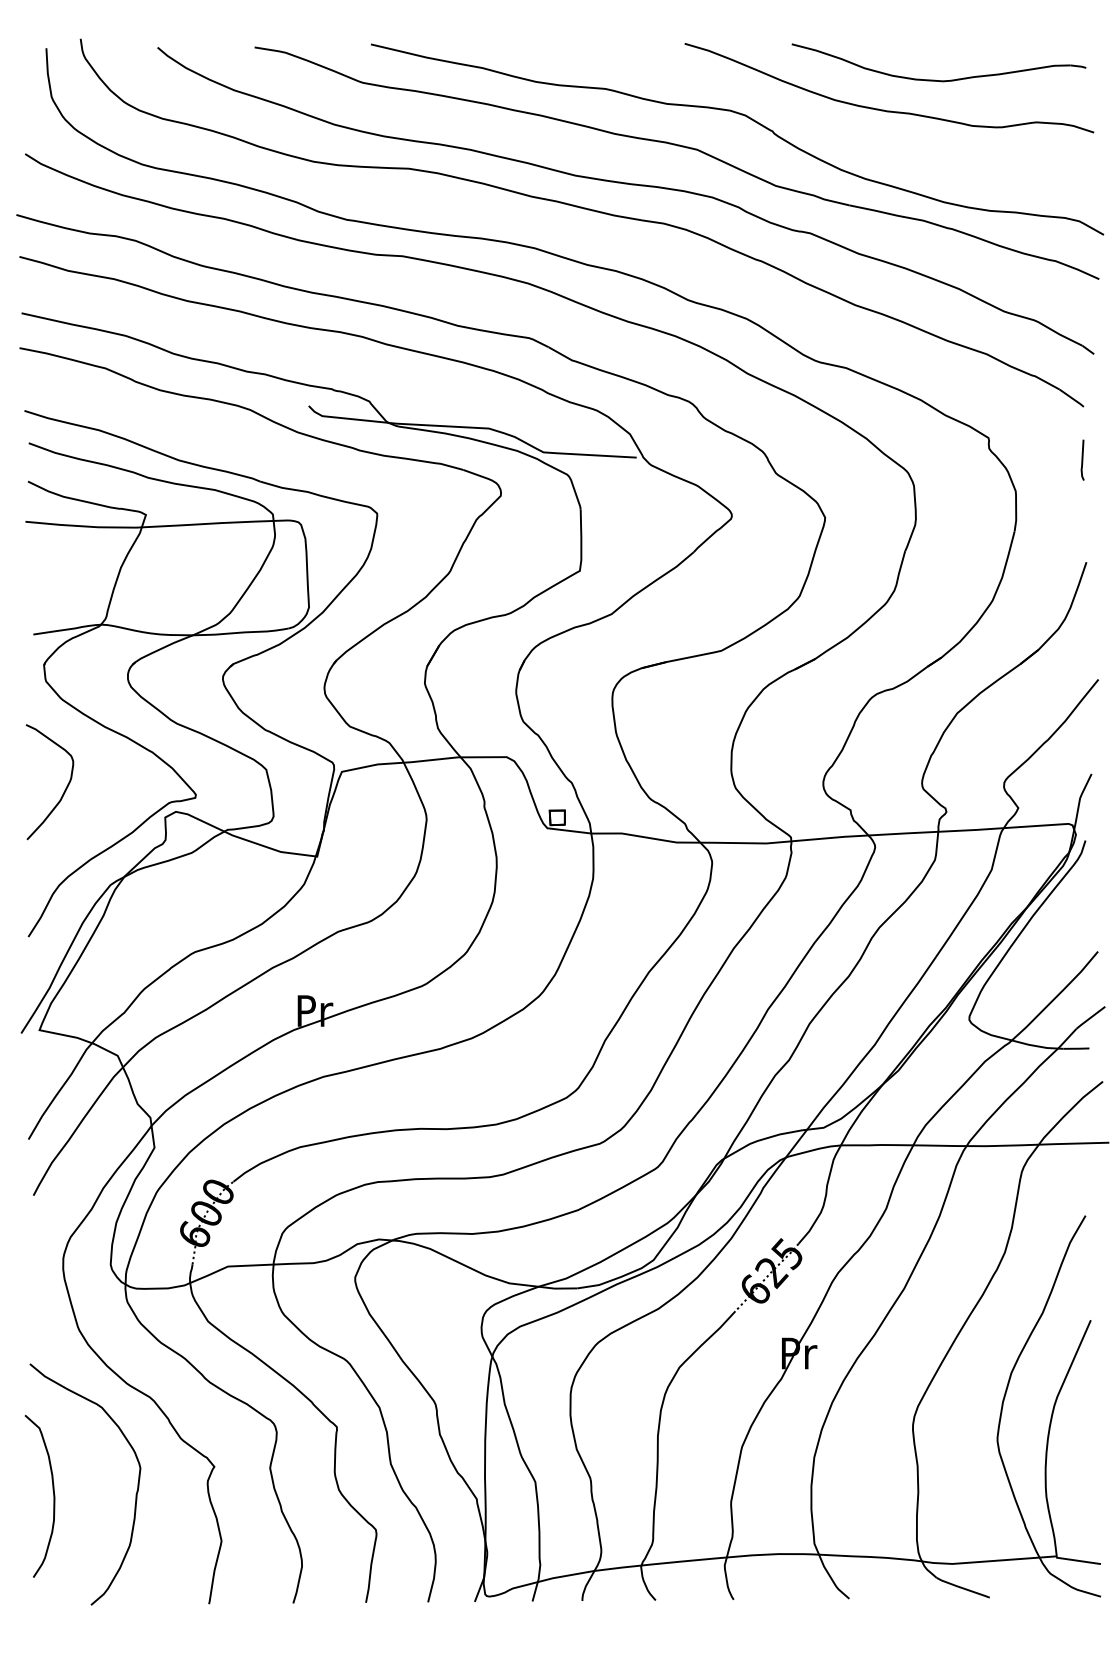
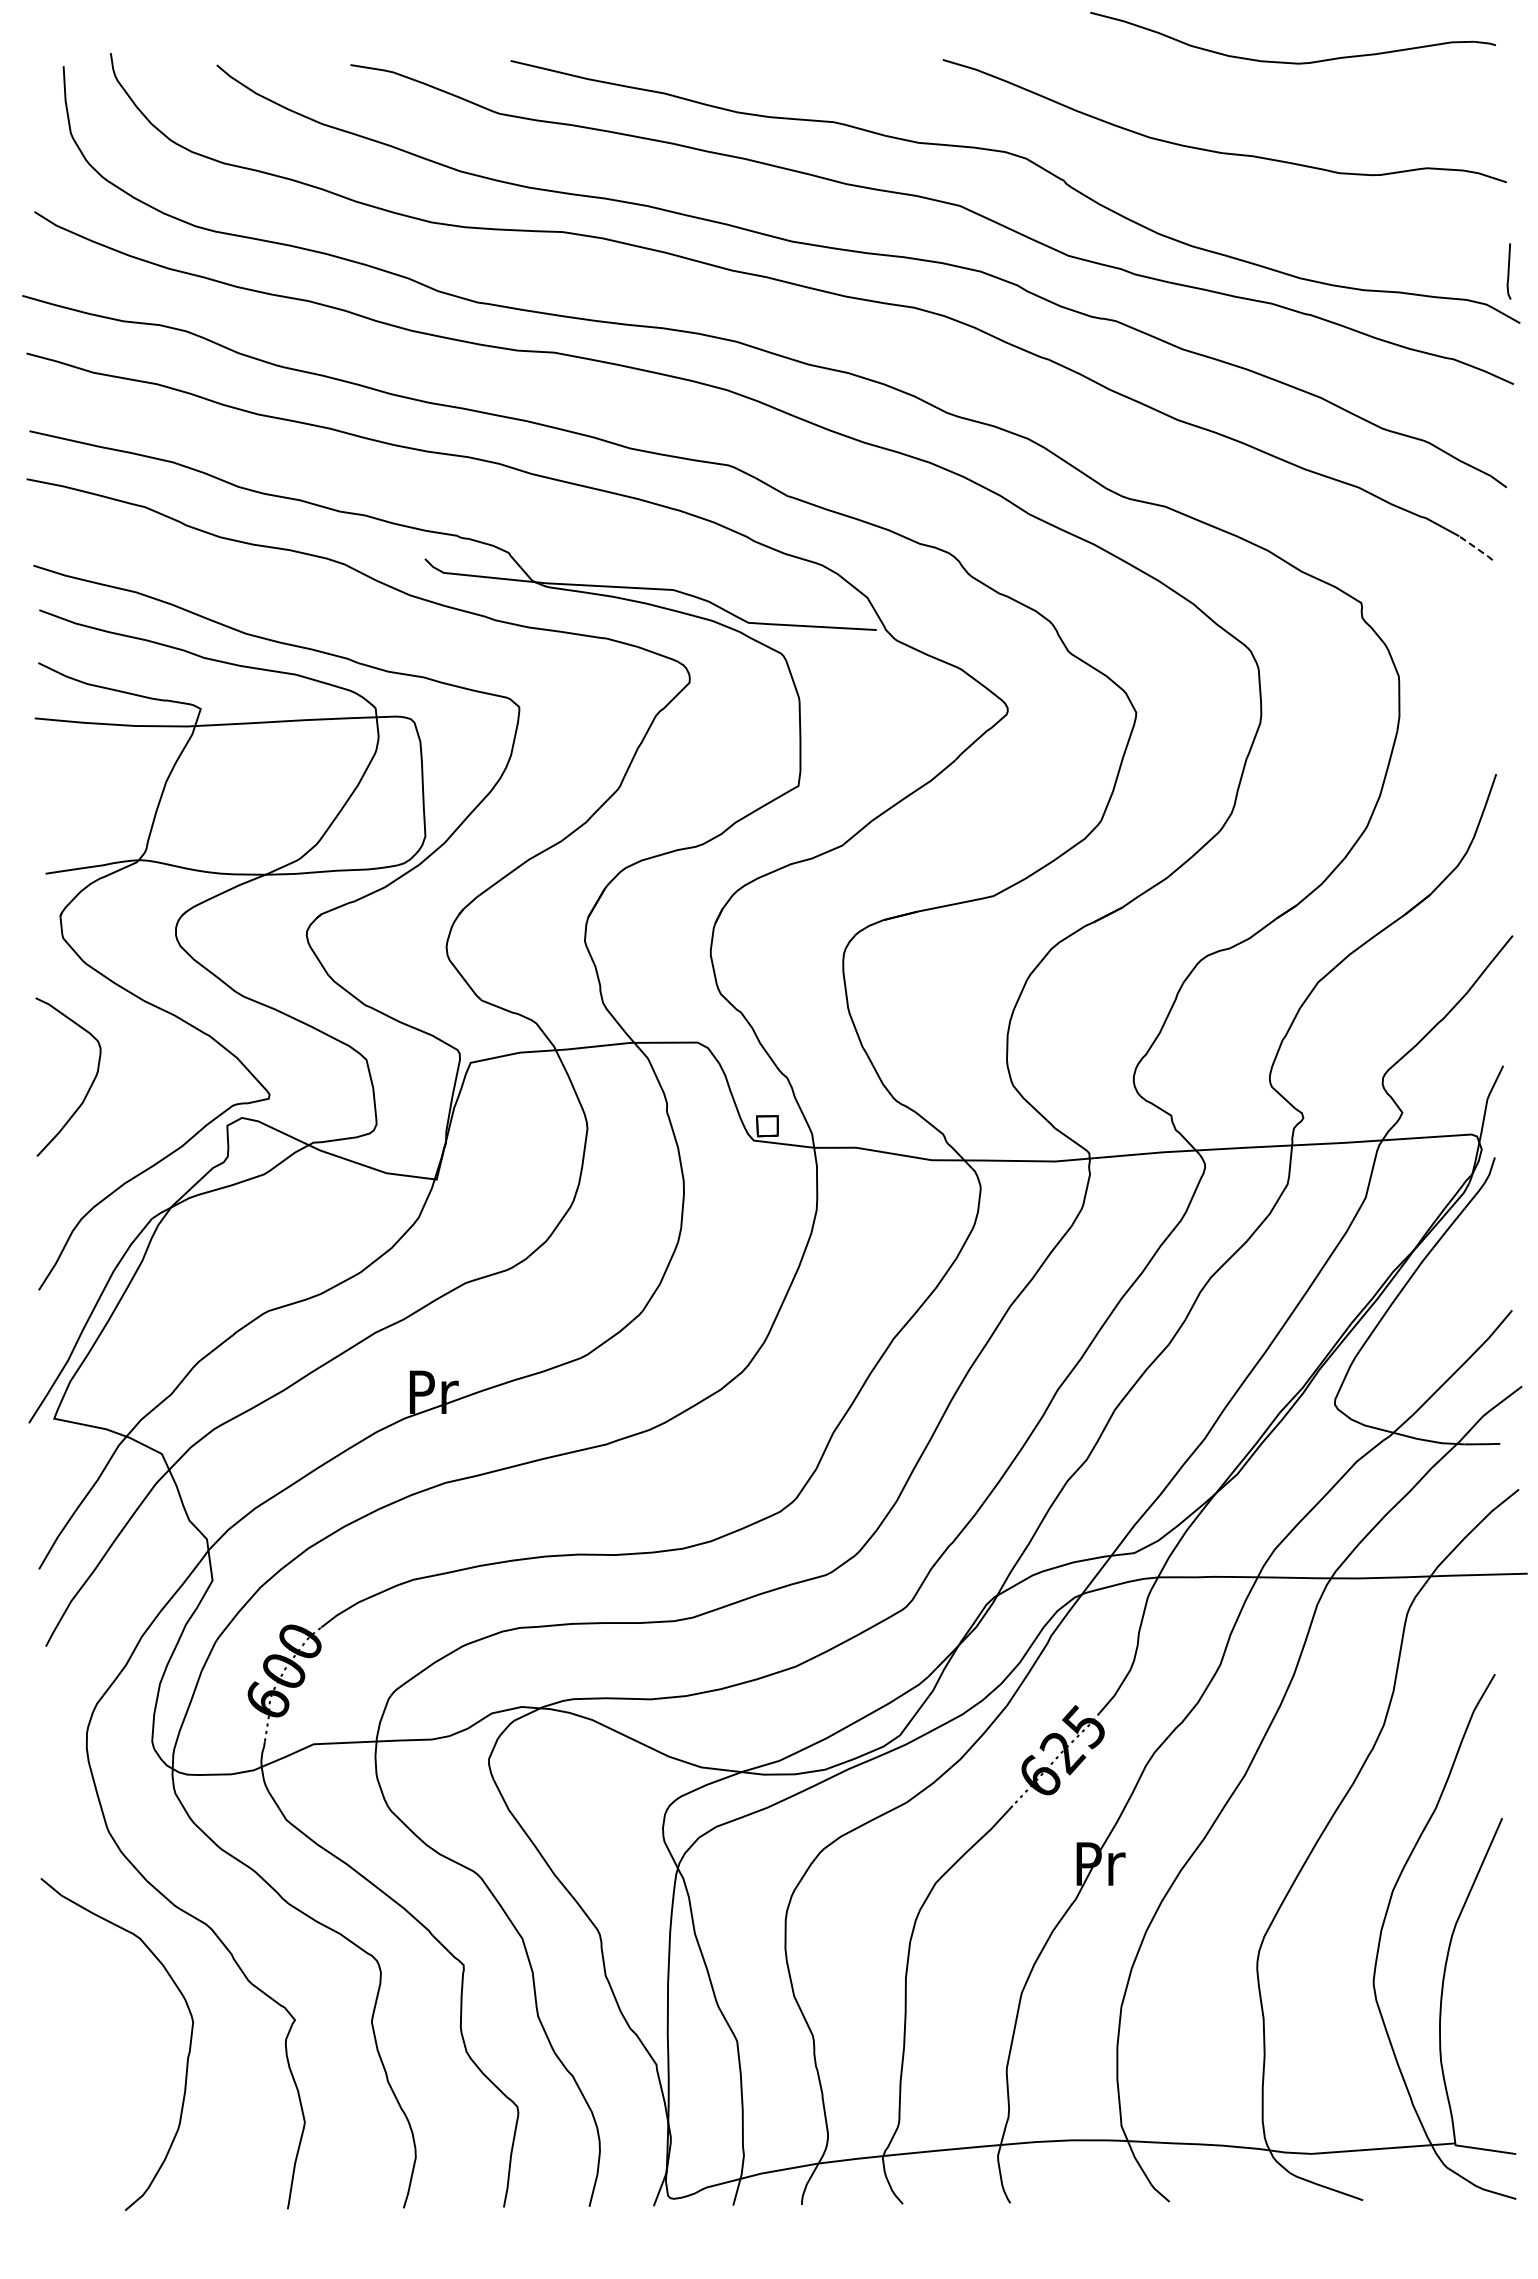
part: (938, 80) -> (1292, 62), moved
line: (1072, 398) -> (1476, 548), solid -> dashed
line: (1082, 460) -> (1508, 271), moved
curve: (53, 1496) -> (73, 2060), removed

